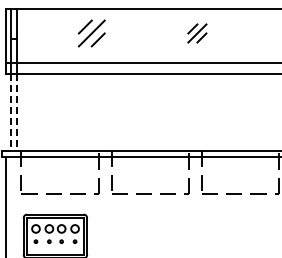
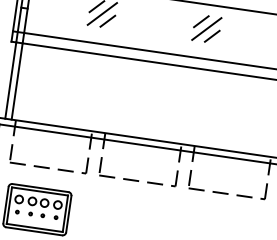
part: (197, 33) -> (206, 29), size x1.43
line: (10, 112) -> (10, 80), dashed -> solid
line: (17, 112) -> (17, 81), dashed -> solid

